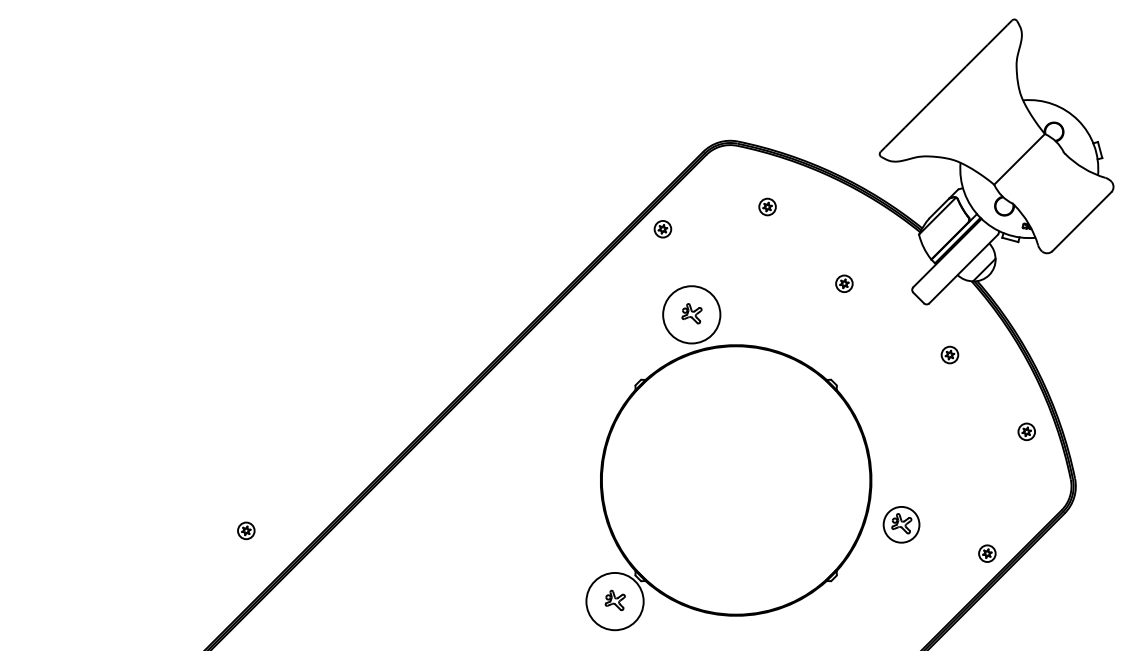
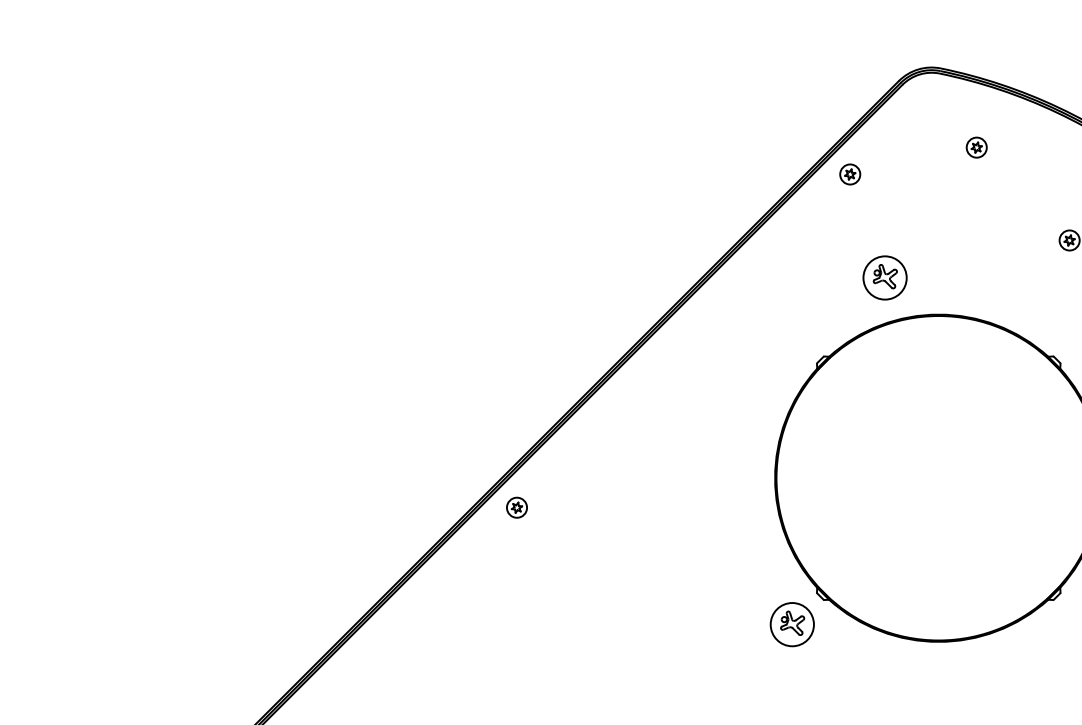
circle: (691, 314) -> (884, 277), size x0.62
part: (246, 530) -> (517, 507), moved
circle: (614, 601) -> (791, 624), size x0.62

